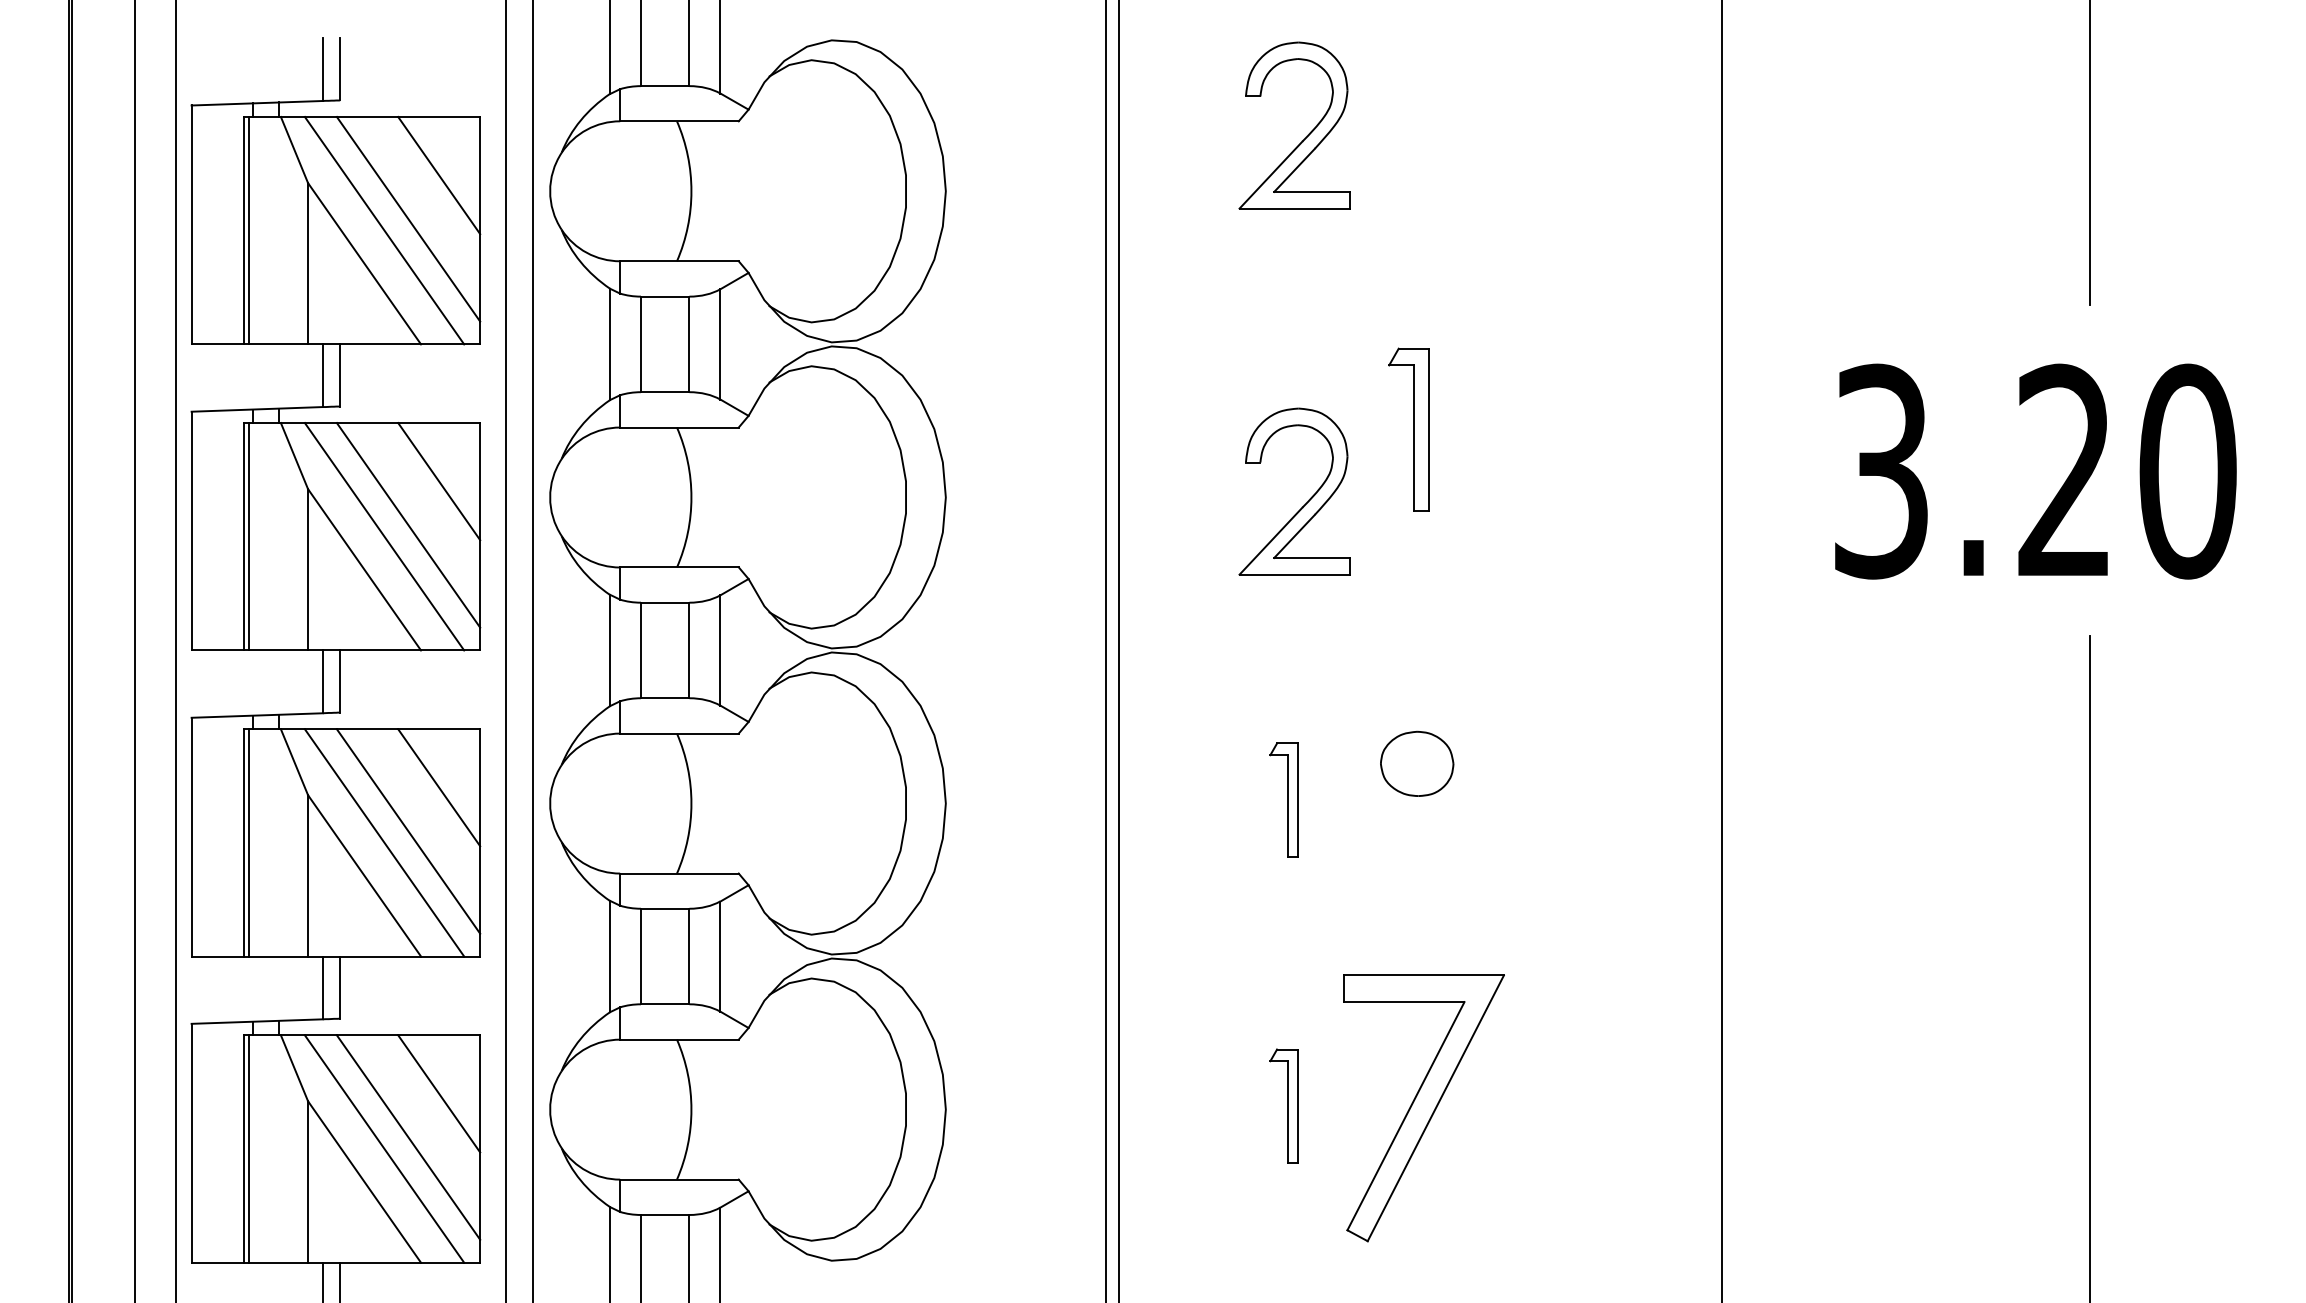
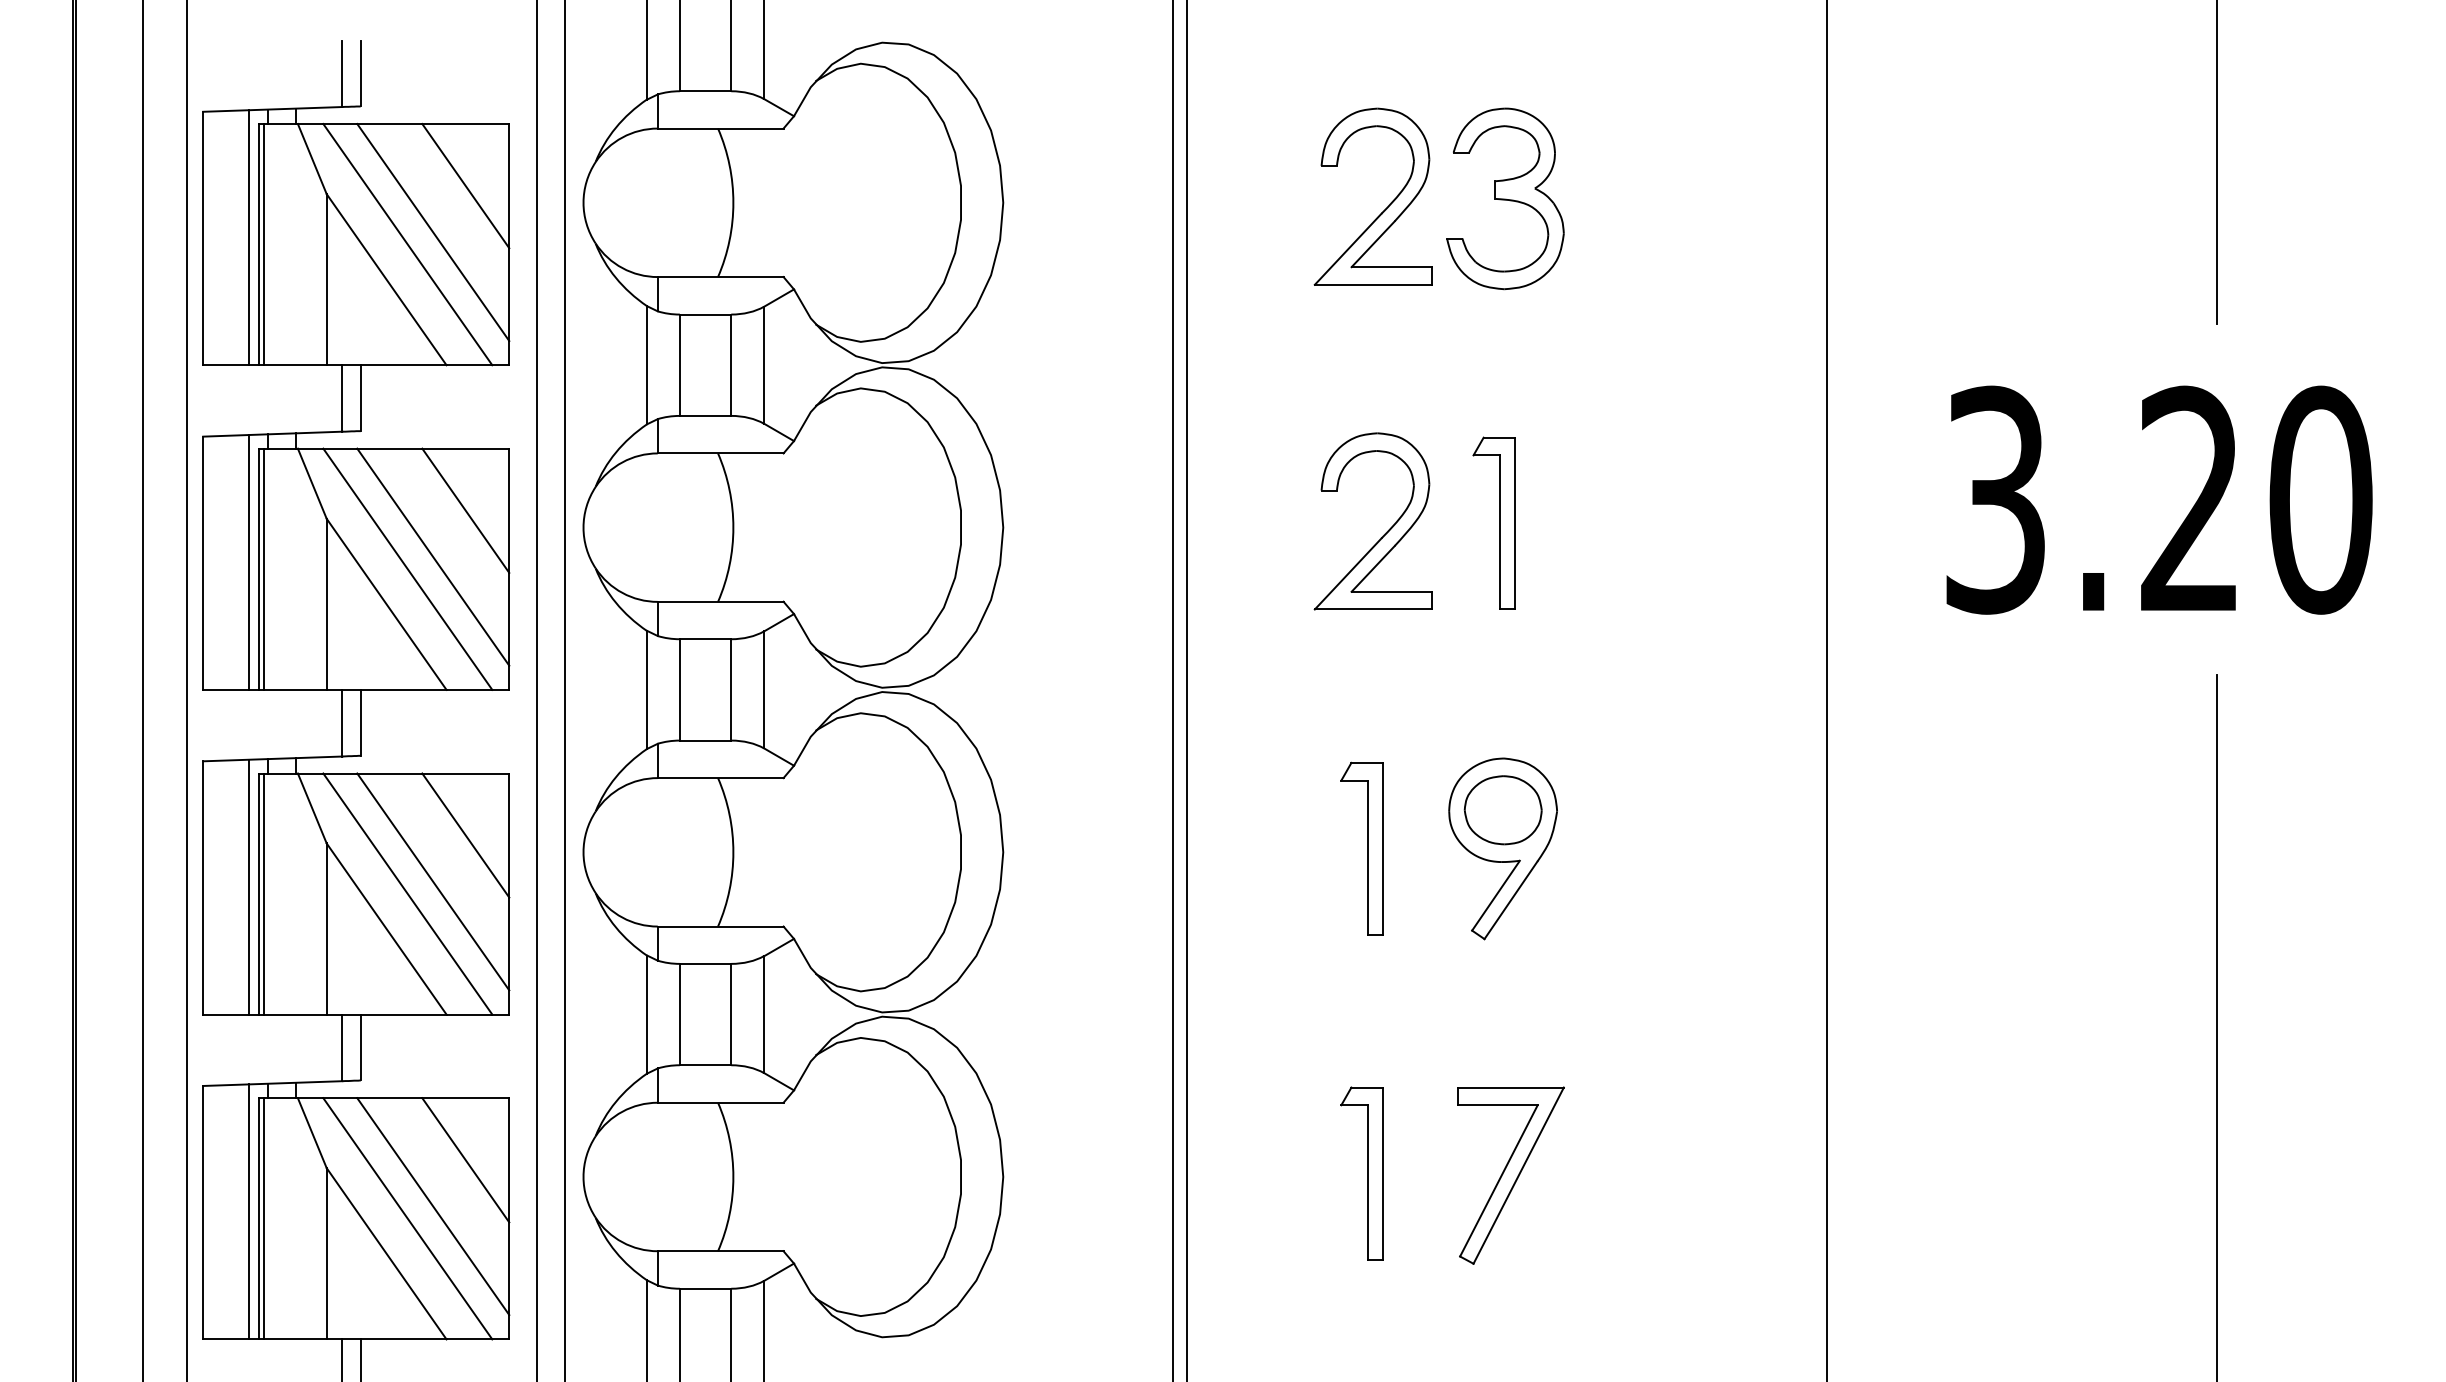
part: (1308, 133) -> (1387, 205), moved
part: (1419, 187) -> (1505, 198), added
line: (235, 224) -> (249, 238), added
part: (1408, 429) -> (1494, 523), moved
line: (235, 530) -> (249, 562), added
part: (1283, 799) -> (1361, 847), size x1.43
part: (1416, 800) -> (1502, 849), added
line: (235, 836) -> (249, 887), added
part: (1283, 1105) -> (1361, 1172), size x1.43
part: (1424, 1108) -> (1511, 1175), size x0.62
line: (235, 1142) -> (249, 1211), added

